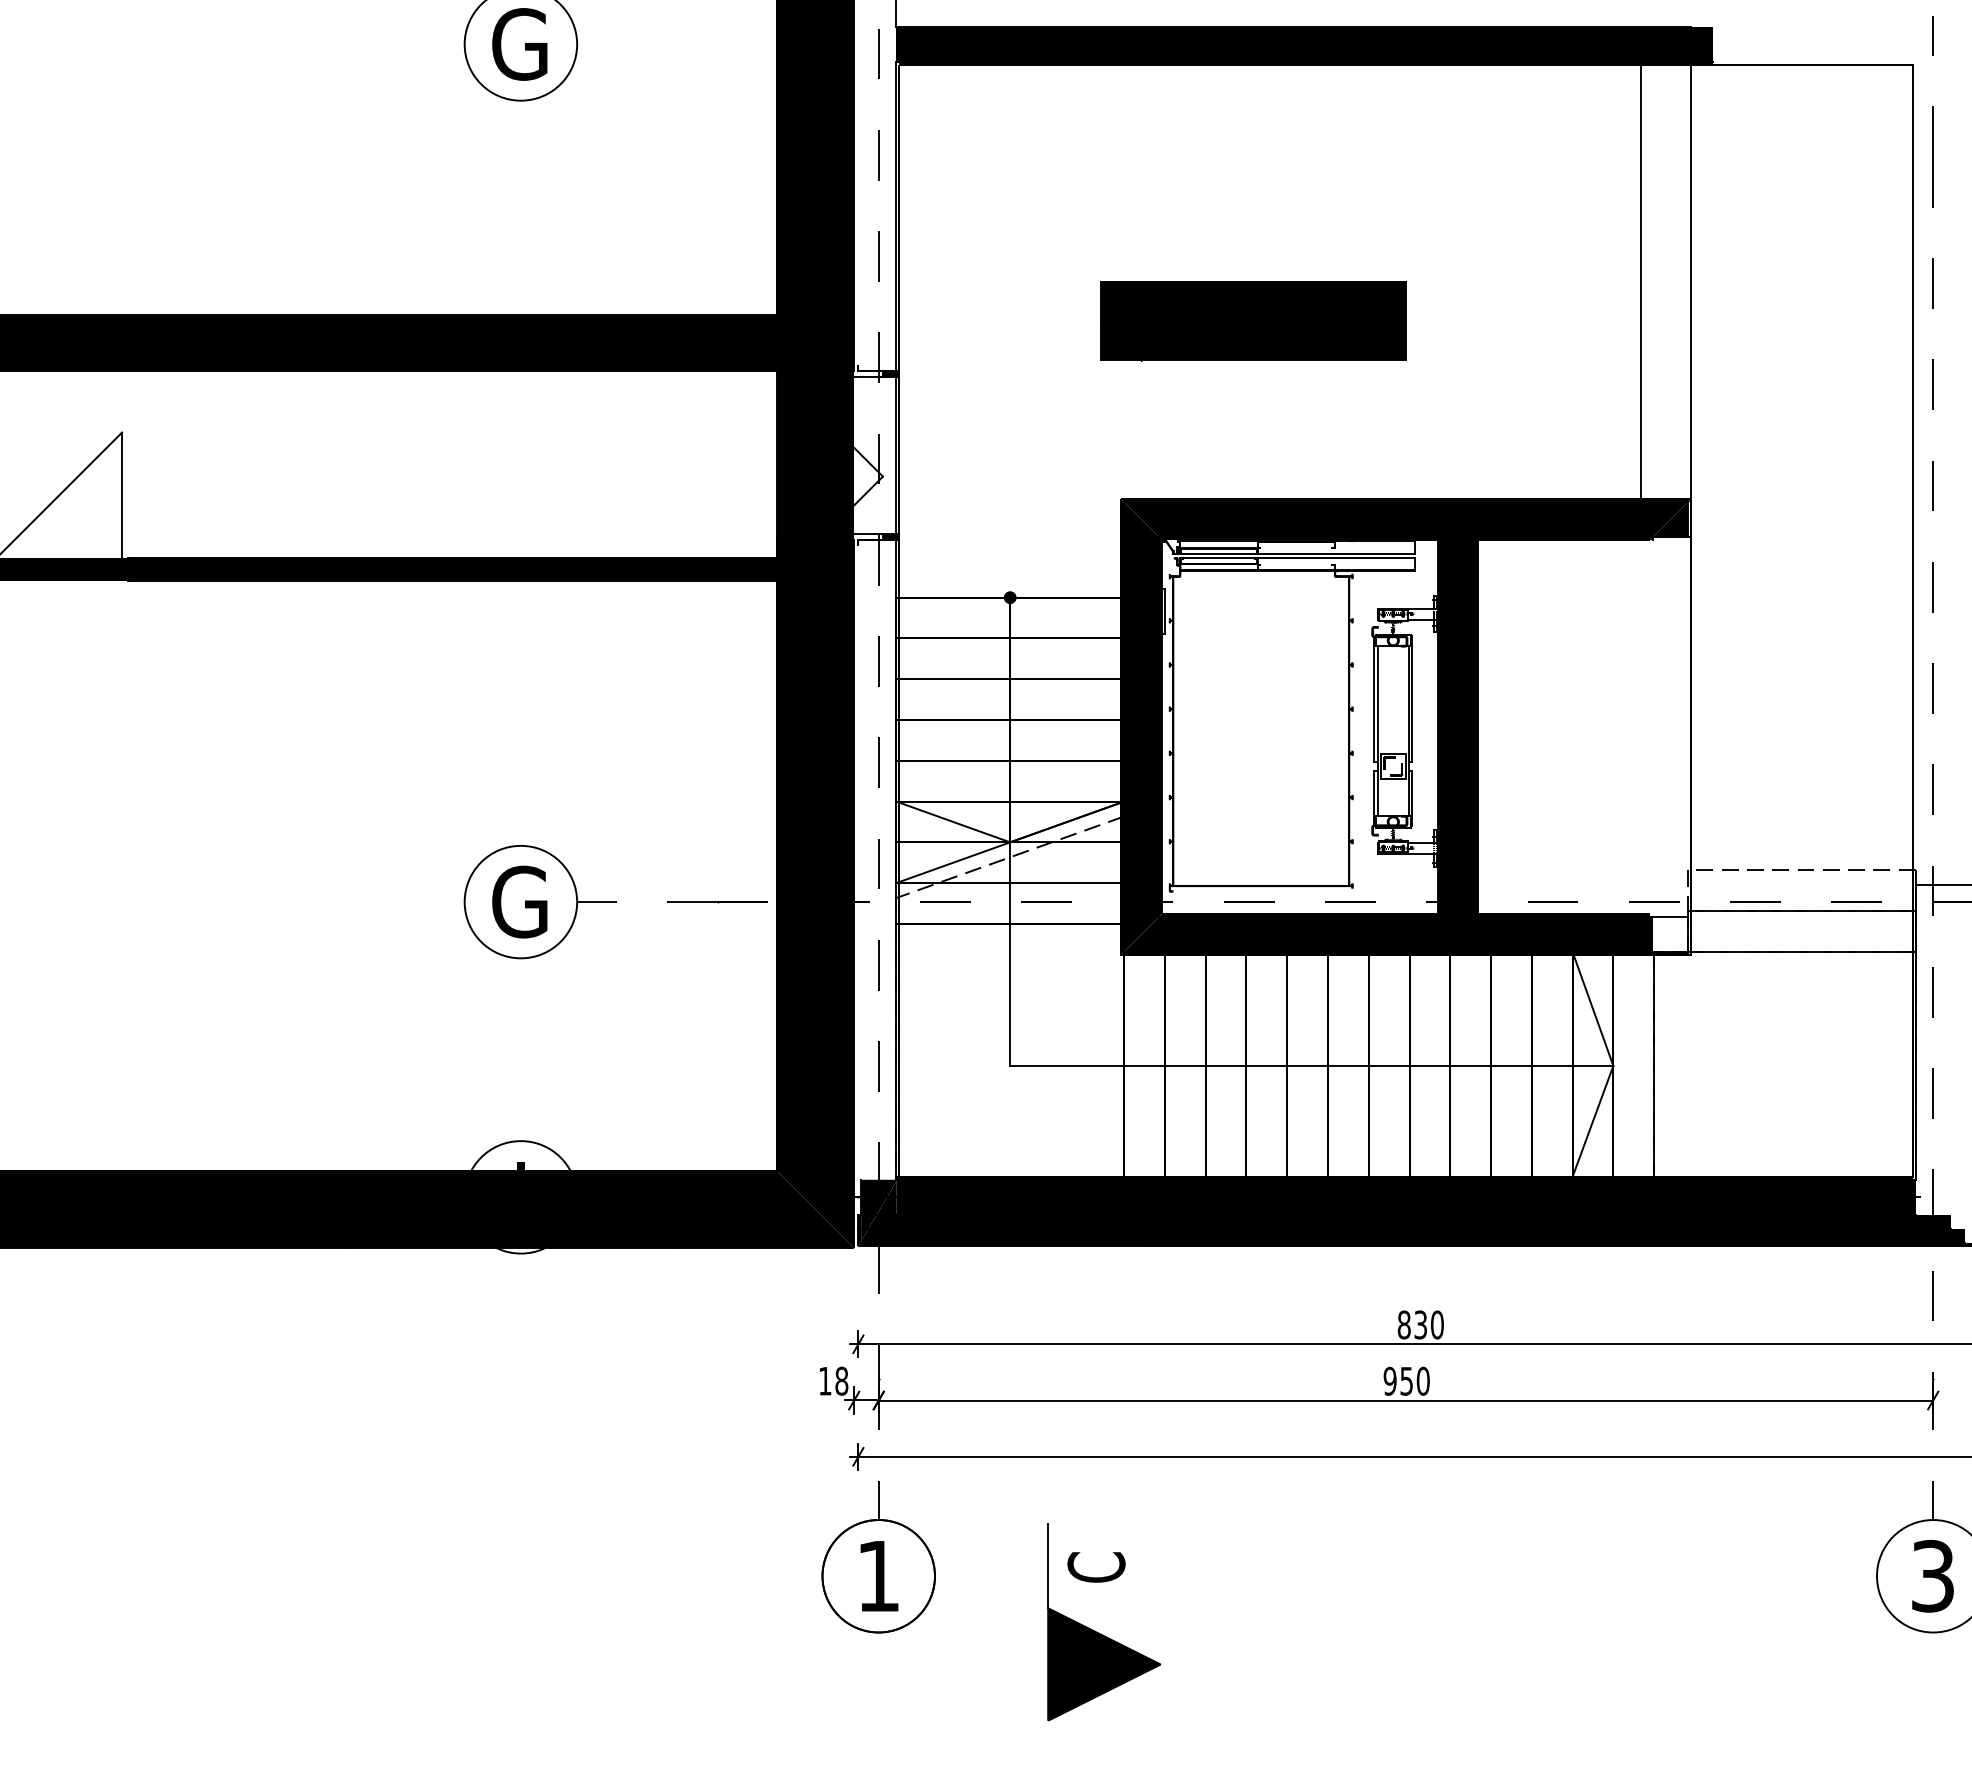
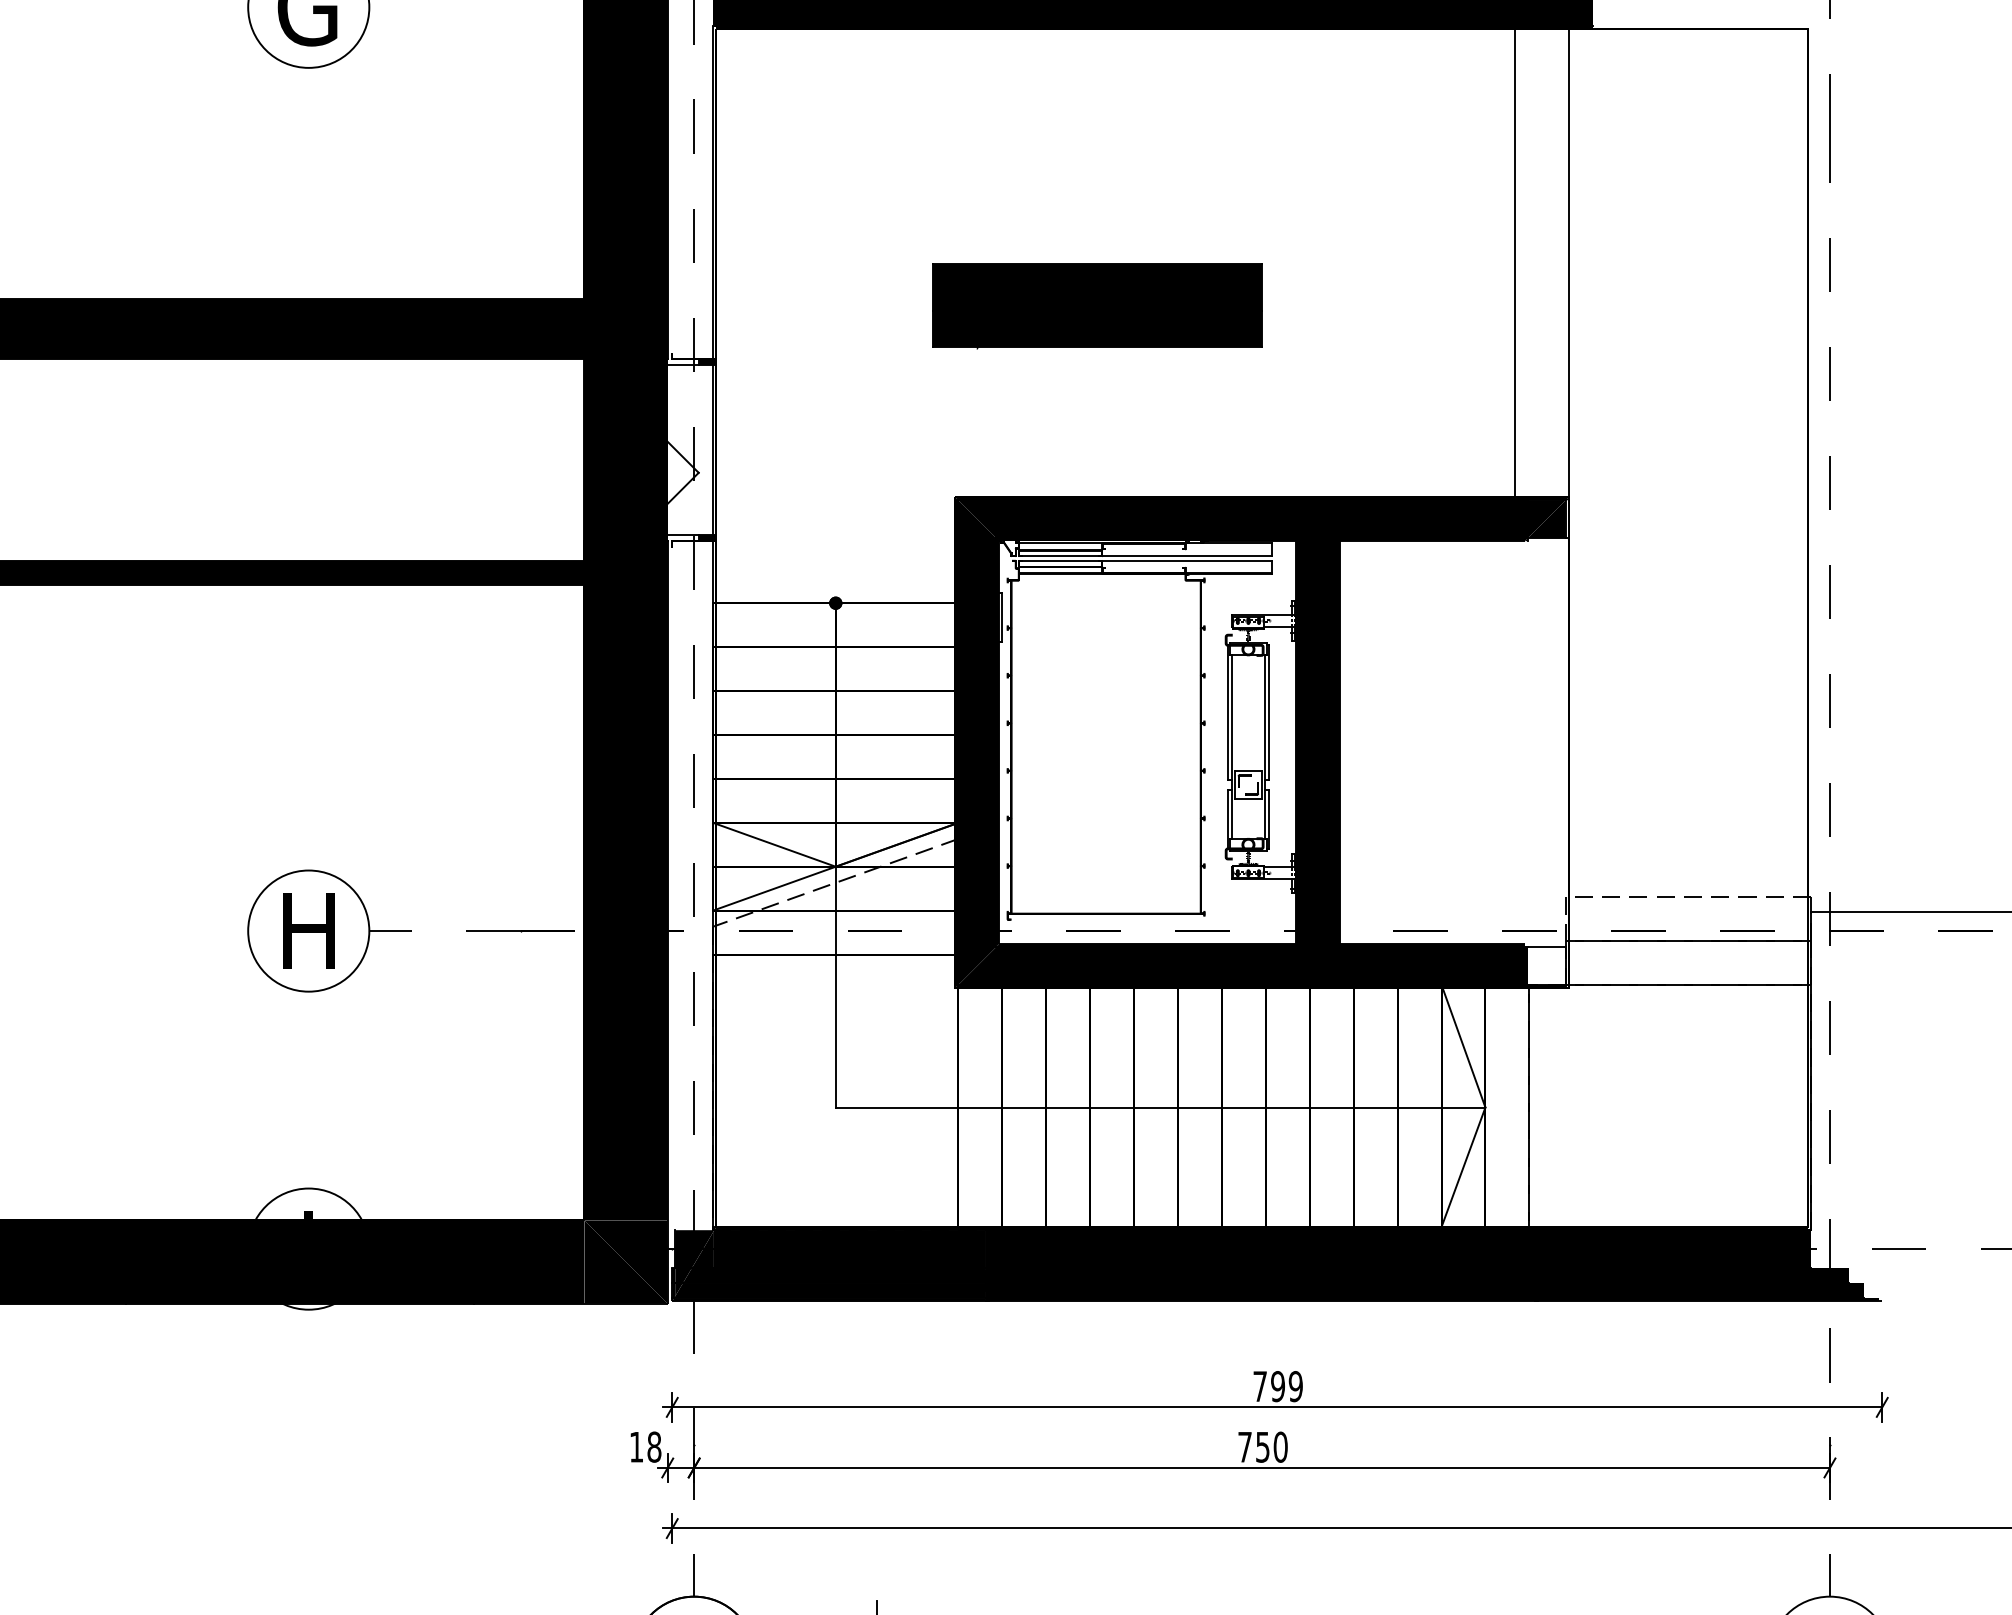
text: (519, 901) -> (307, 930), G -> H
text: (1420, 1324) -> (1277, 1386), 830 -> 799
text: (1389, 1380) -> (1244, 1446), 950 -> 750

